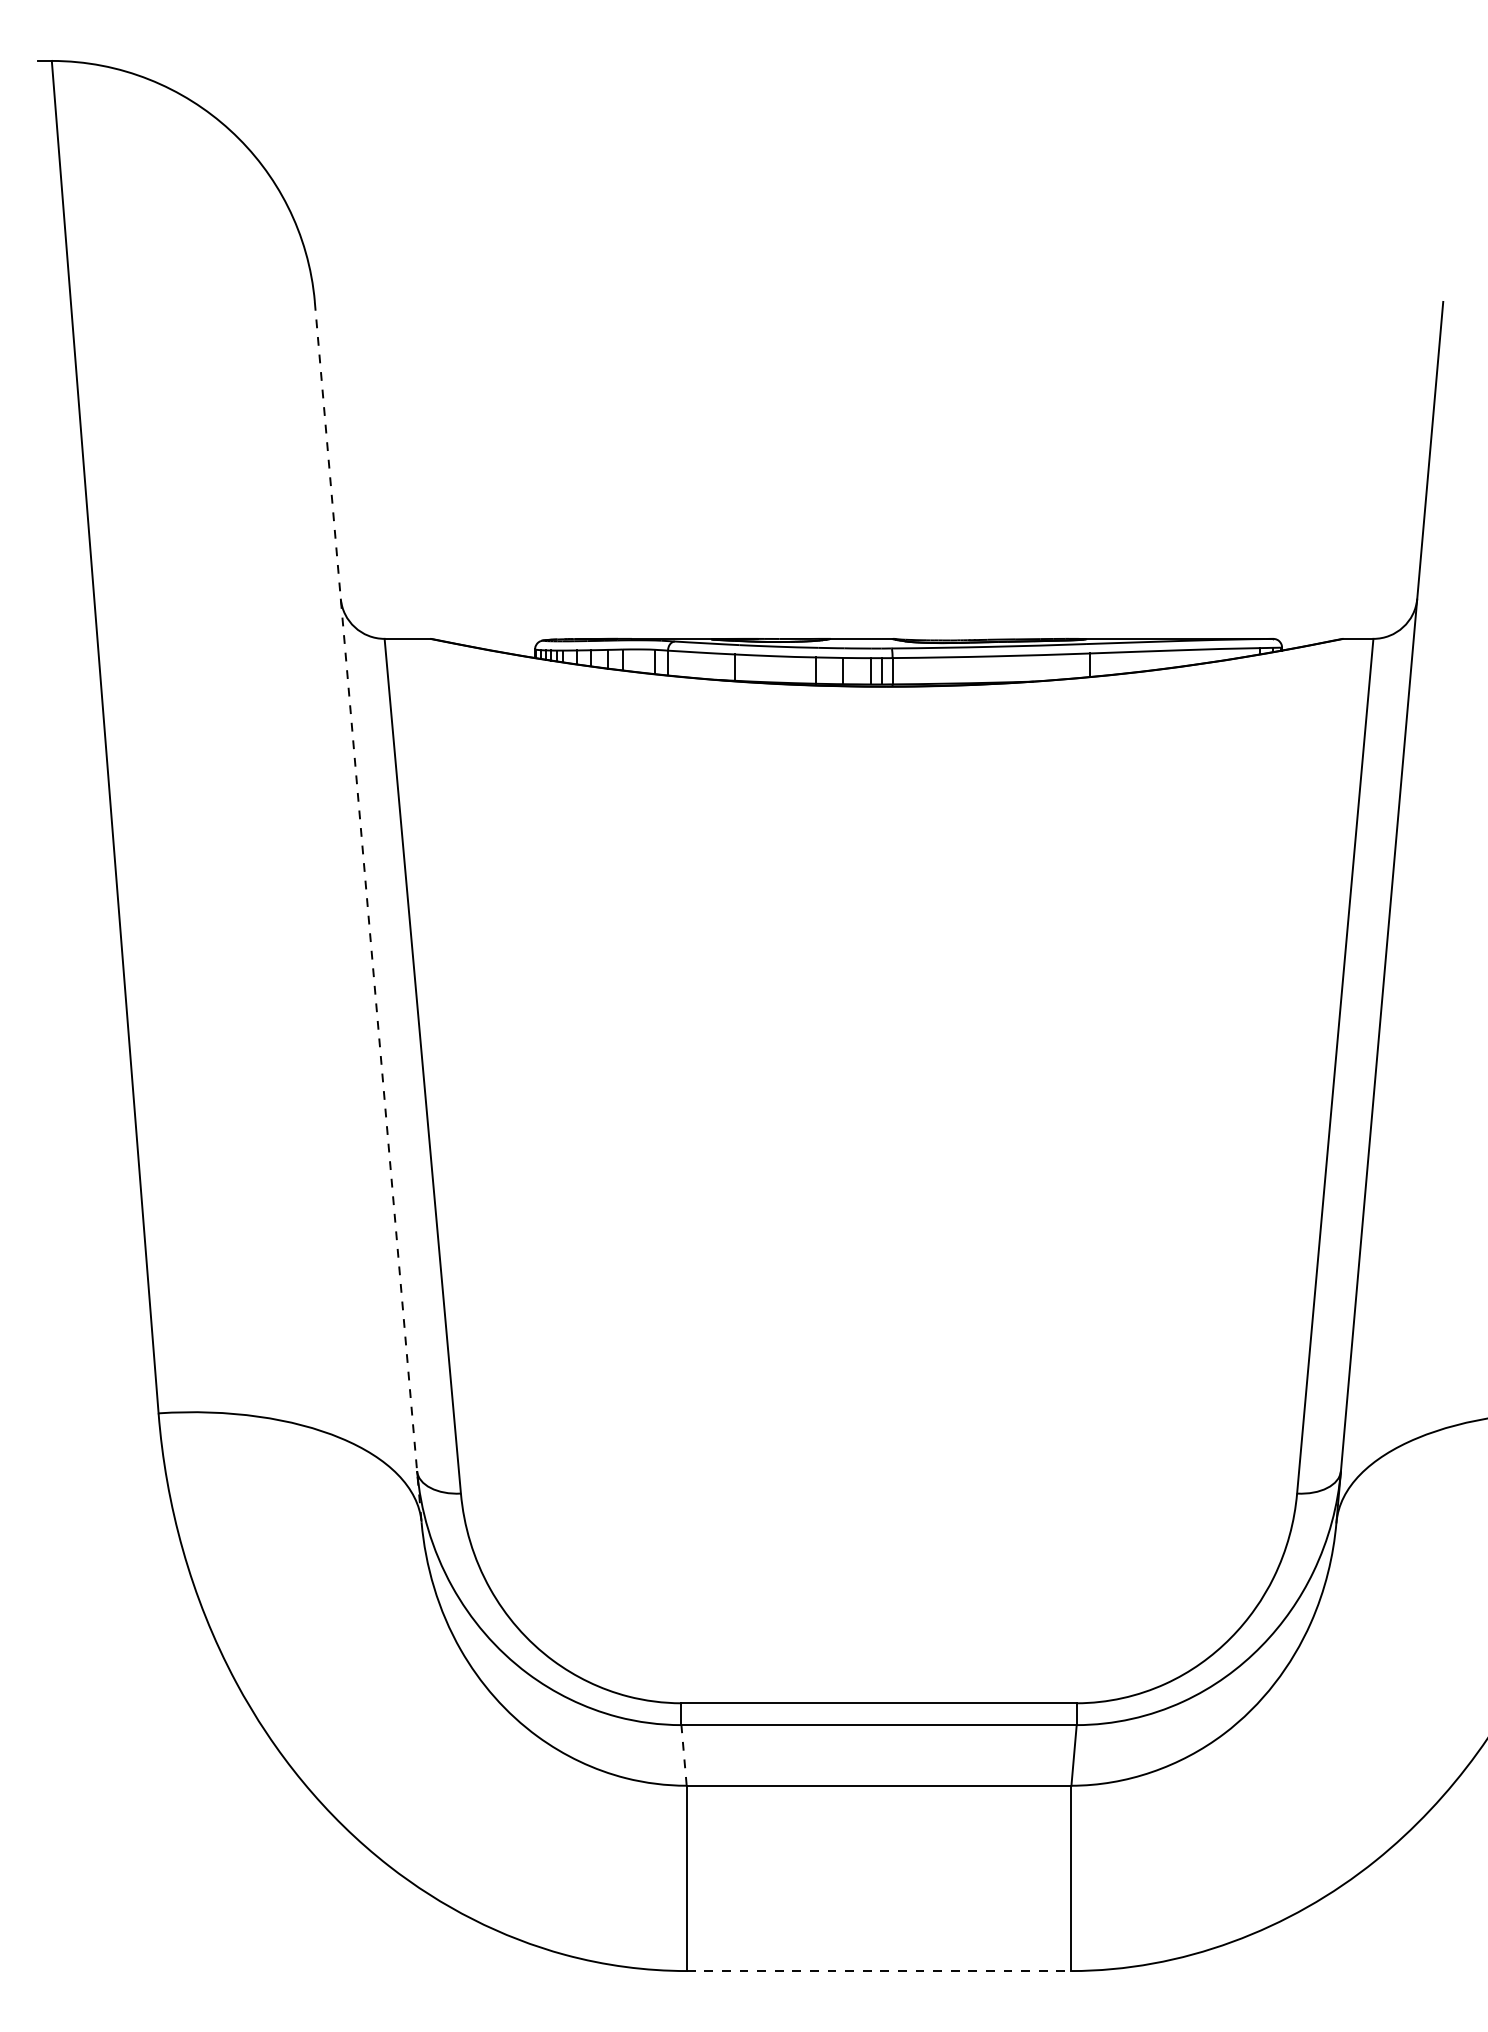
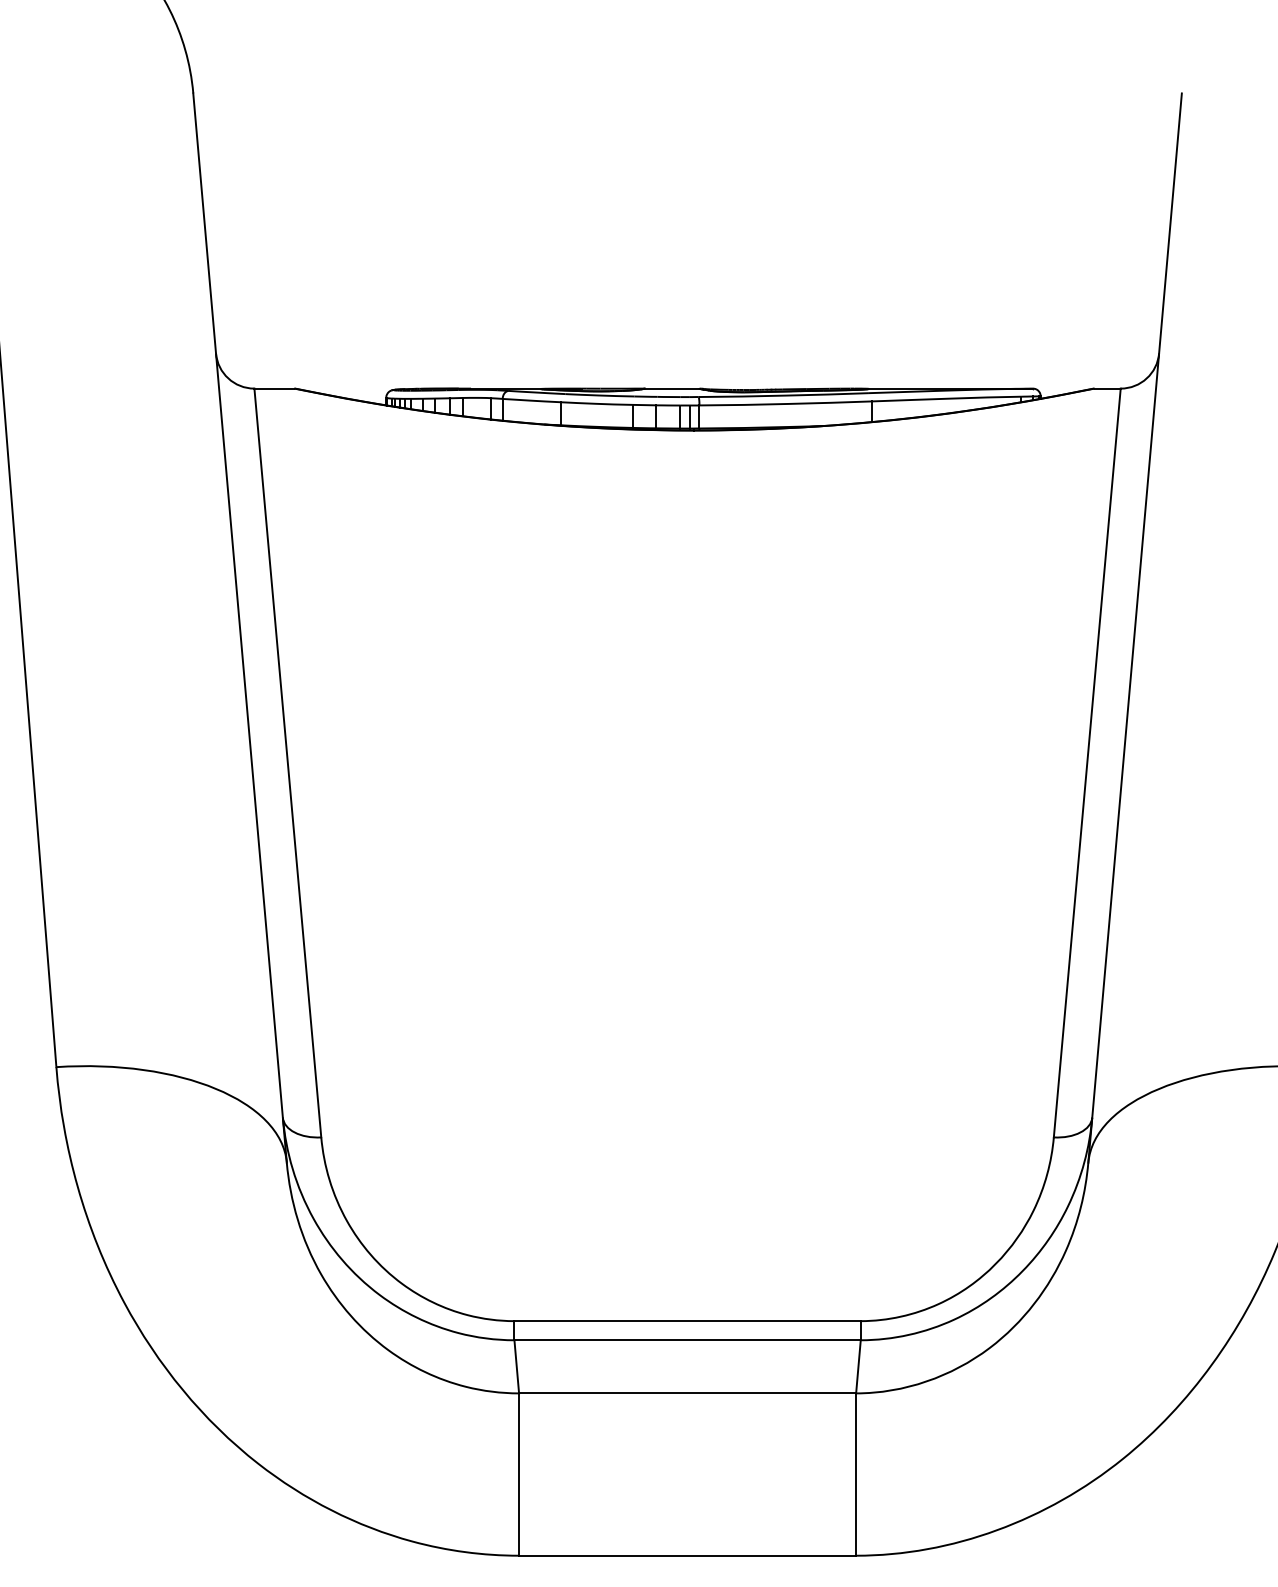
line: (368, 912) -> (240, 628), dashed -> solid
line: (684, 1754) -> (517, 1366), dashed -> solid
line: (879, 1971) -> (687, 1556), dashed -> solid

